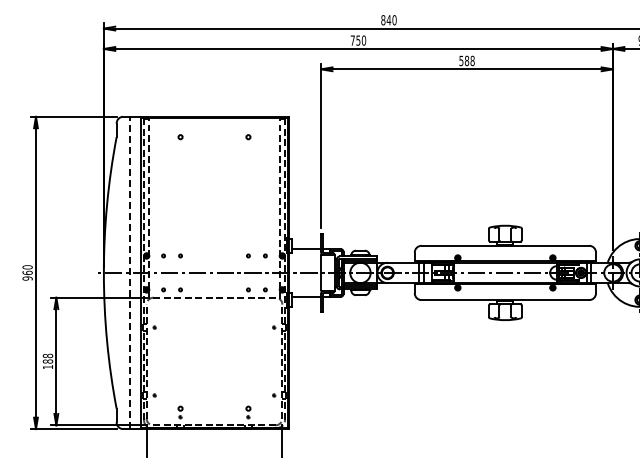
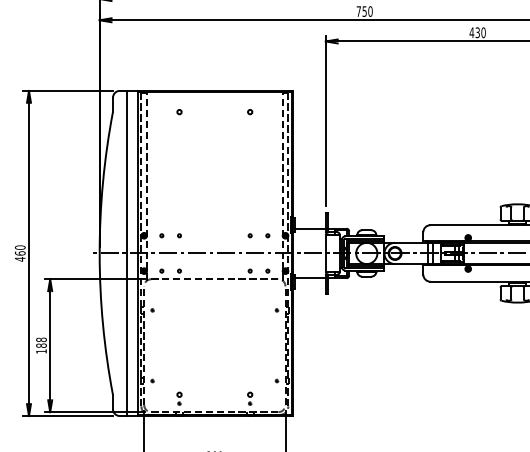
text: (466, 60) -> (477, 32), 588 -> 430
line: (129, 272) -> (126, 252), dashed -> solid
text: (27, 278) -> (20, 259), 960 -> 460

